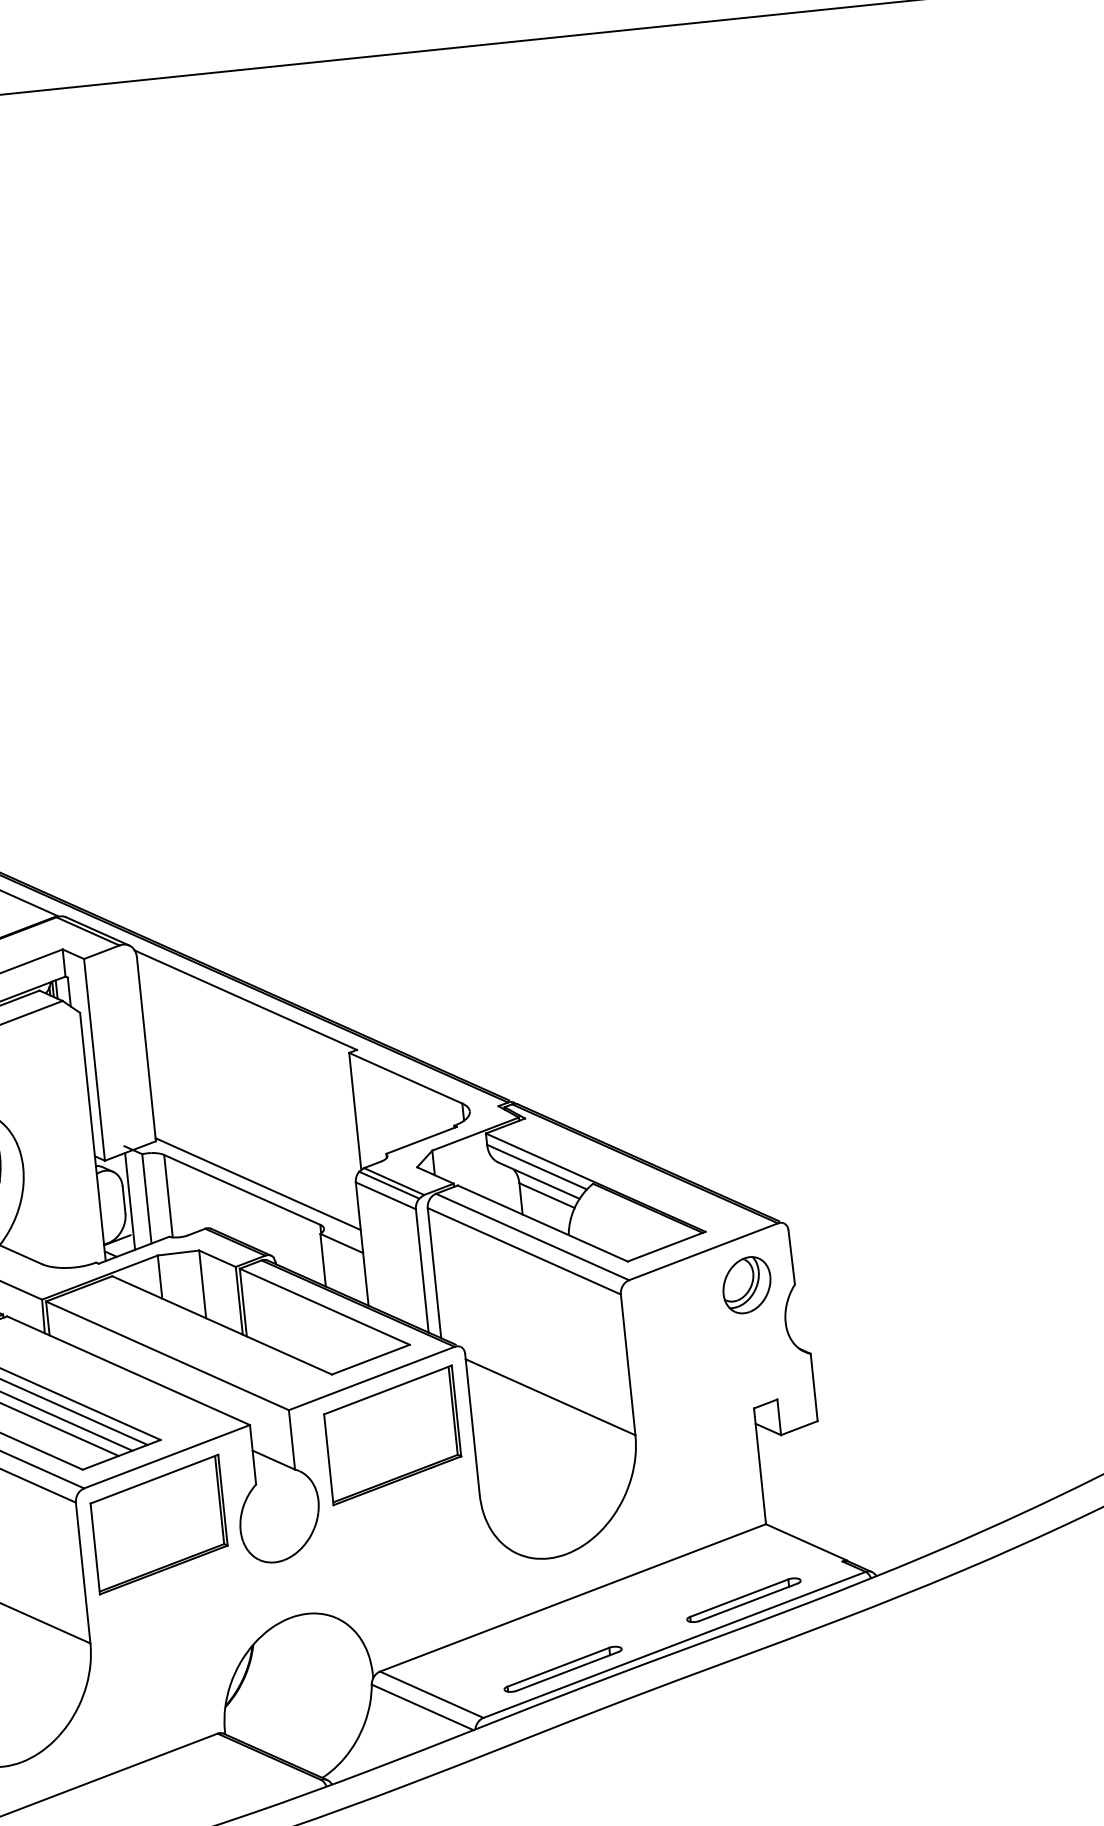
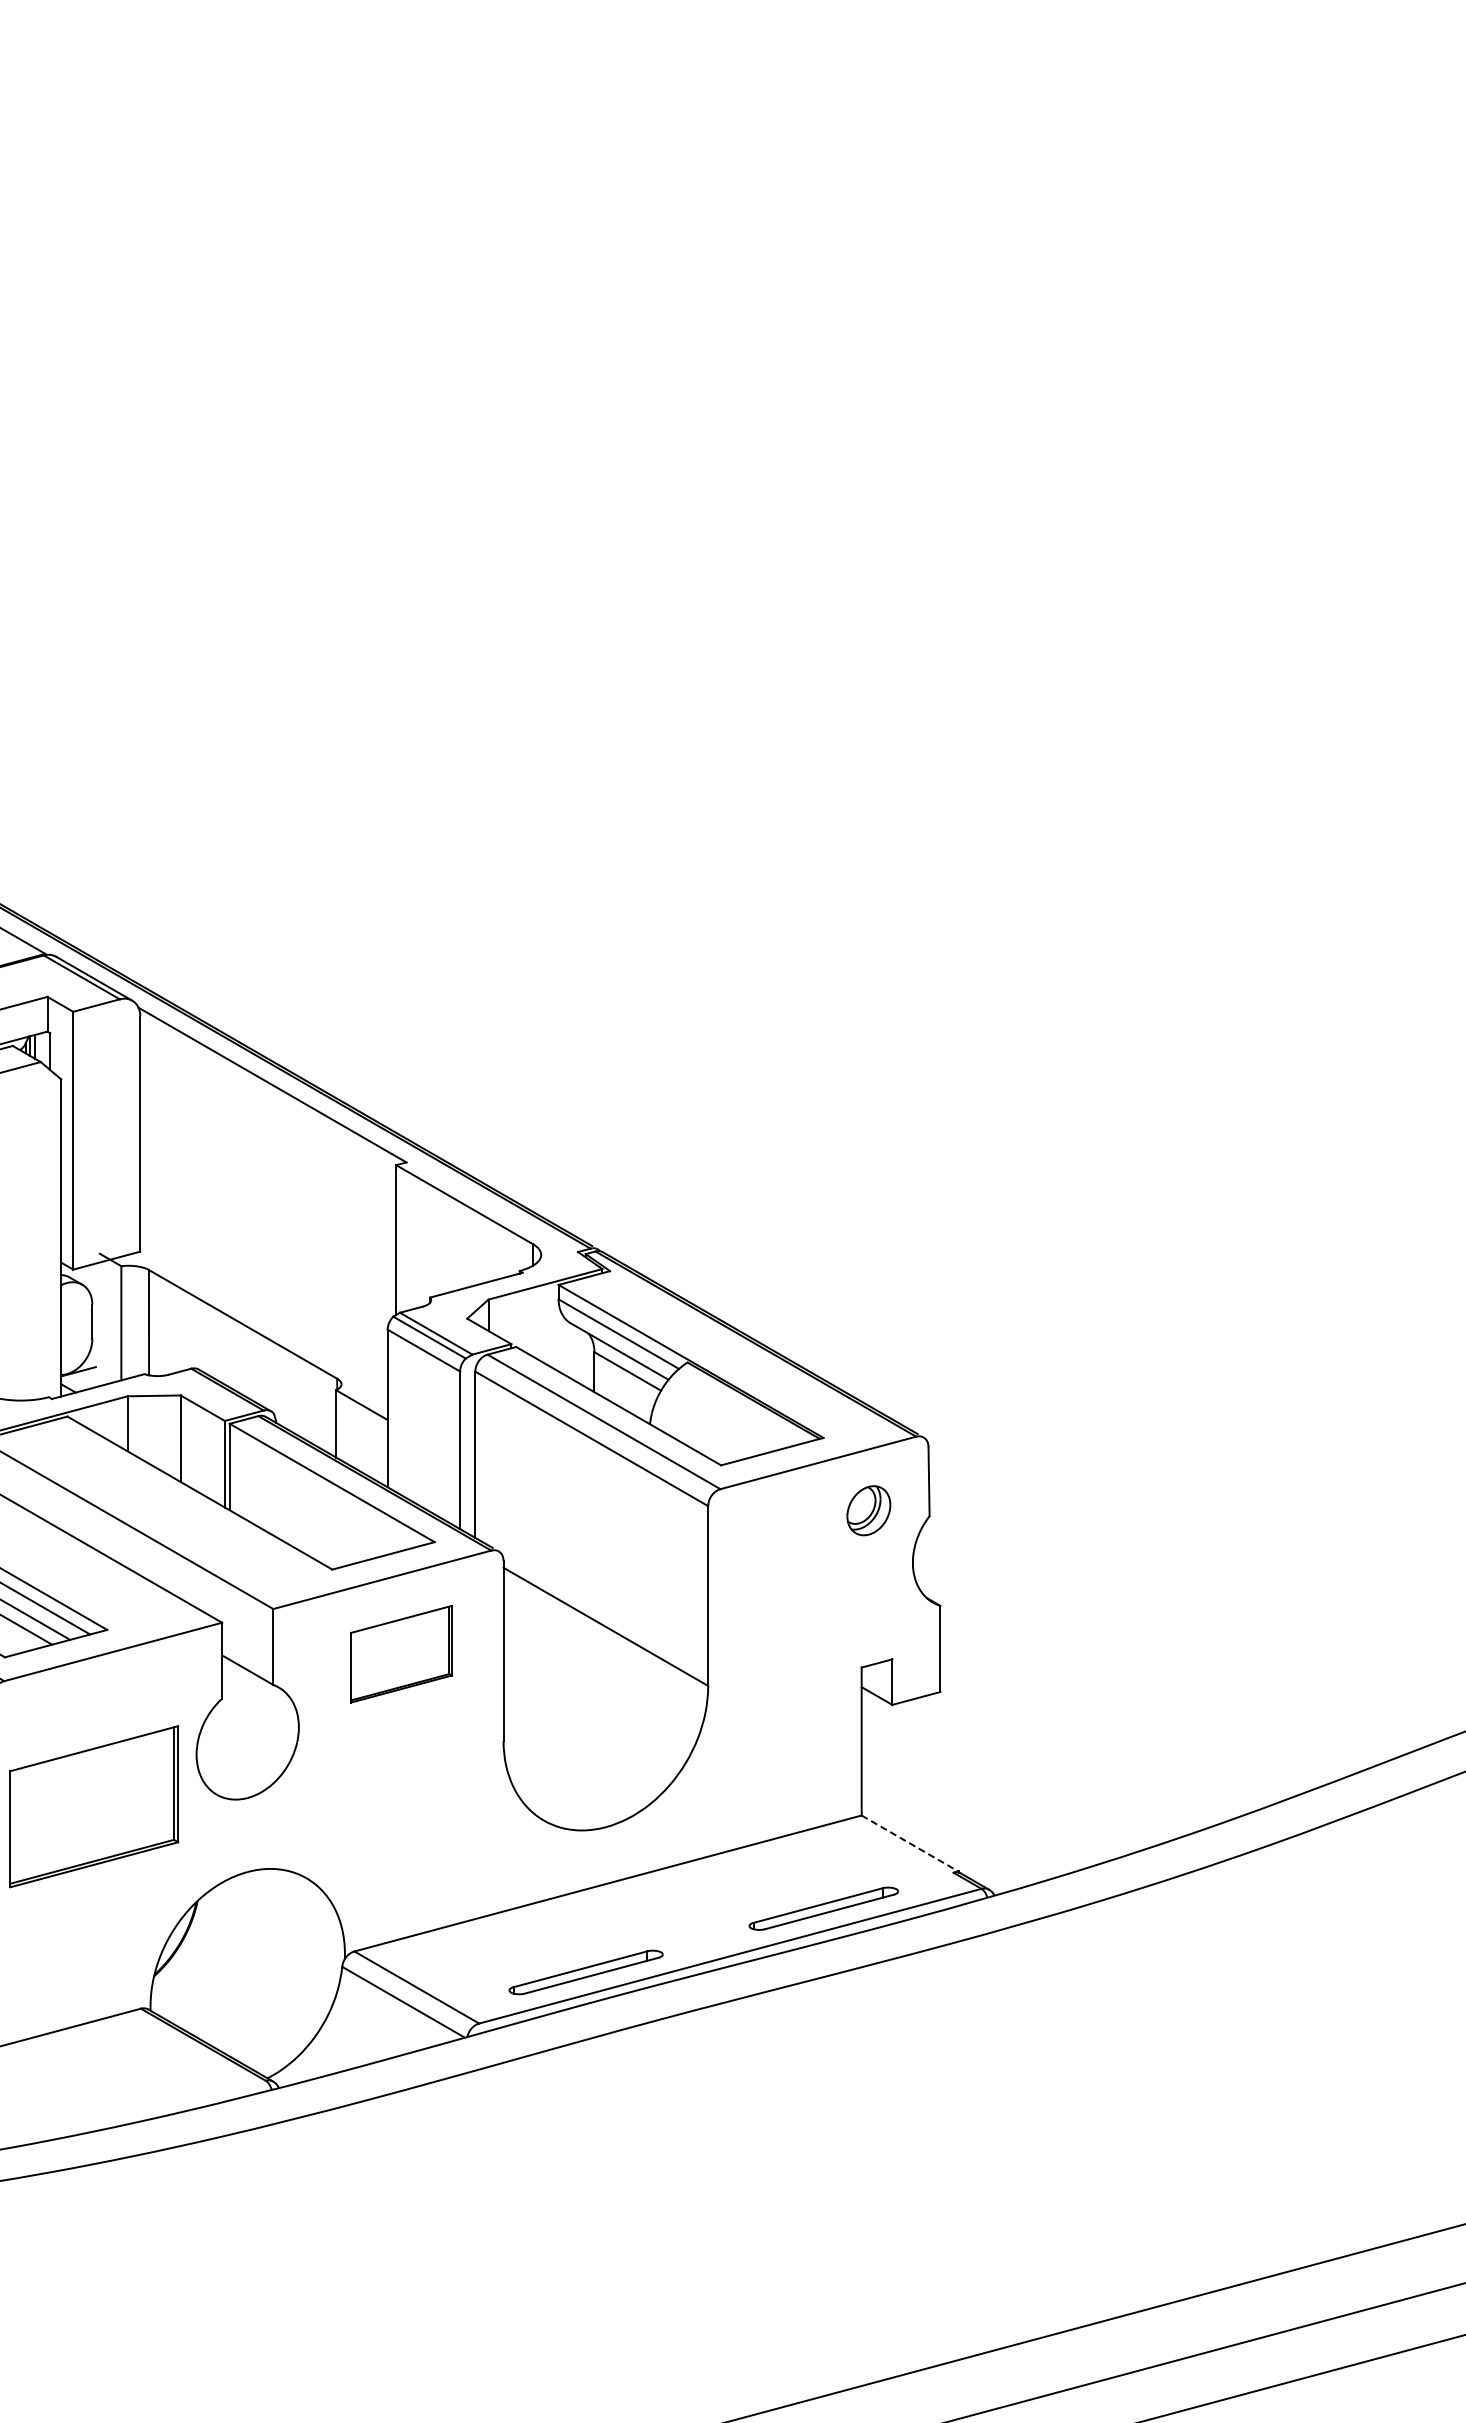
line: (257, 1183) -> (263, 1318), removed
line: (129, 1201) -> (99, 1324), removed
part: (746, 1284) -> (868, 1510), size x0.7
part: (392, 1434) -> (401, 1653), size x0.6
part: (159, 1524) -> (94, 1806), moved
line: (806, 1542) -> (910, 1843), solid -> dashed

